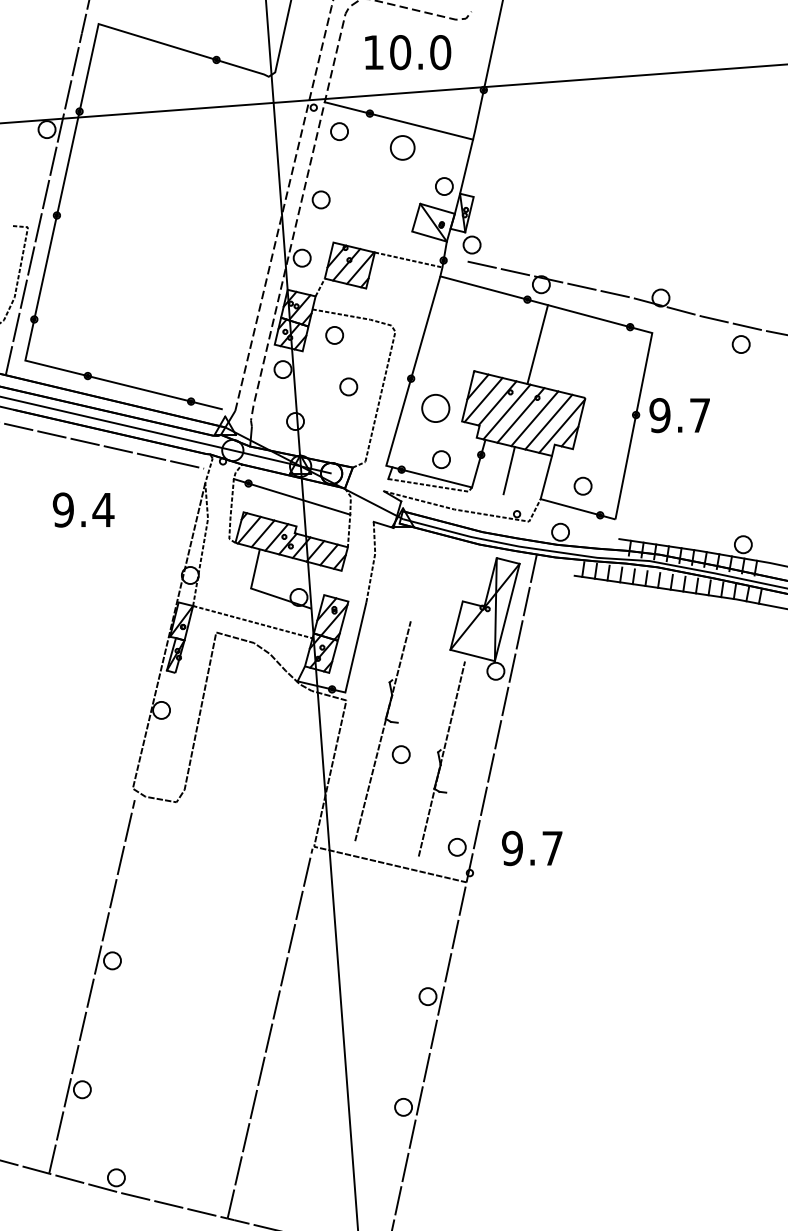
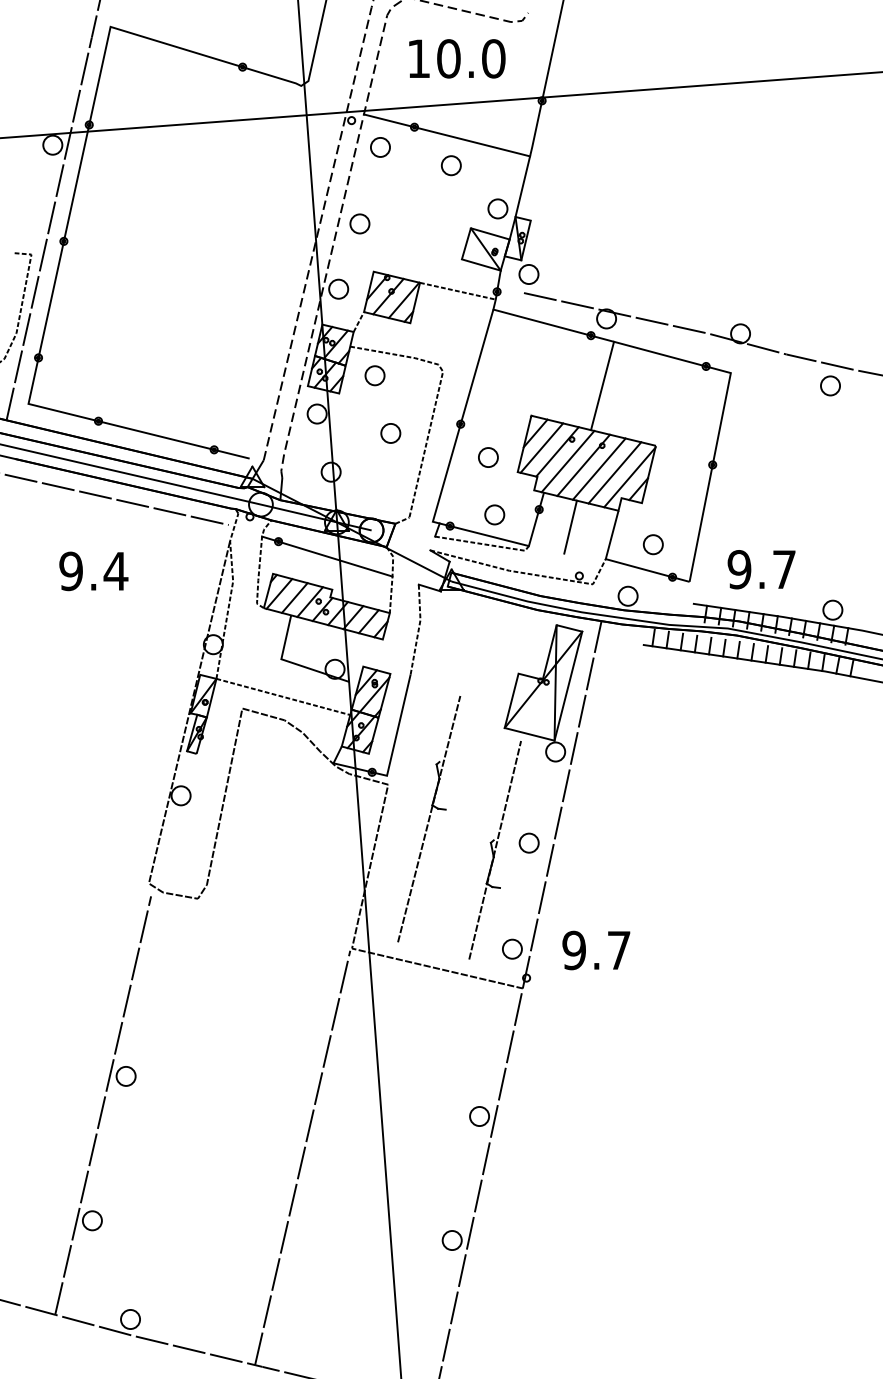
part: (402, 147) -> (451, 165), size x0.71
part: (435, 408) -> (487, 457), size x0.62
text: (679, 415) -> (761, 569), moved
part: (400, 754) -> (528, 842), moved

